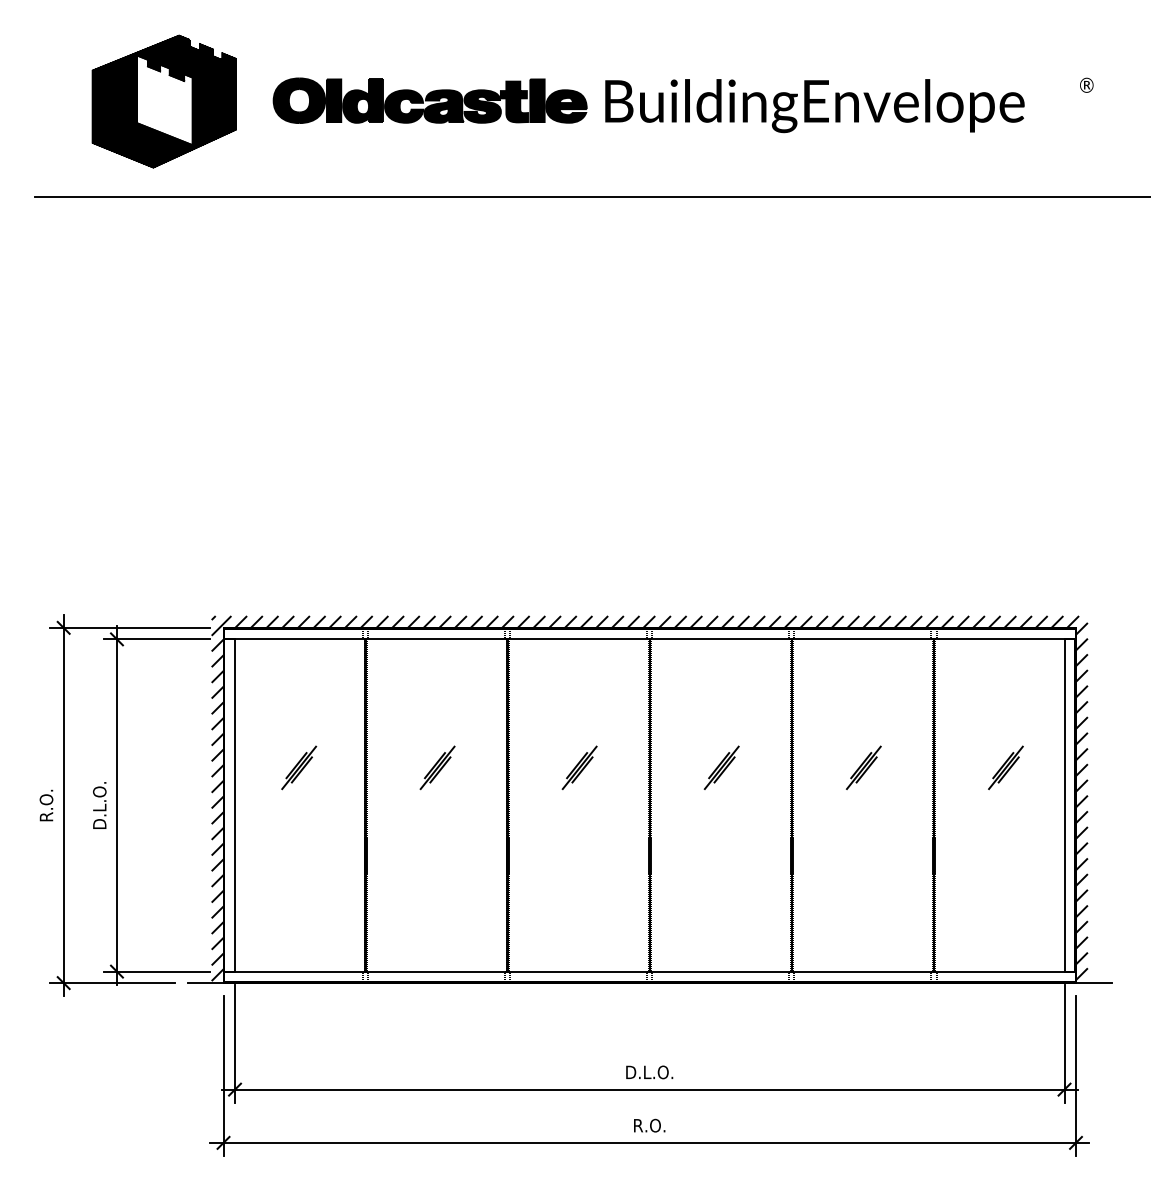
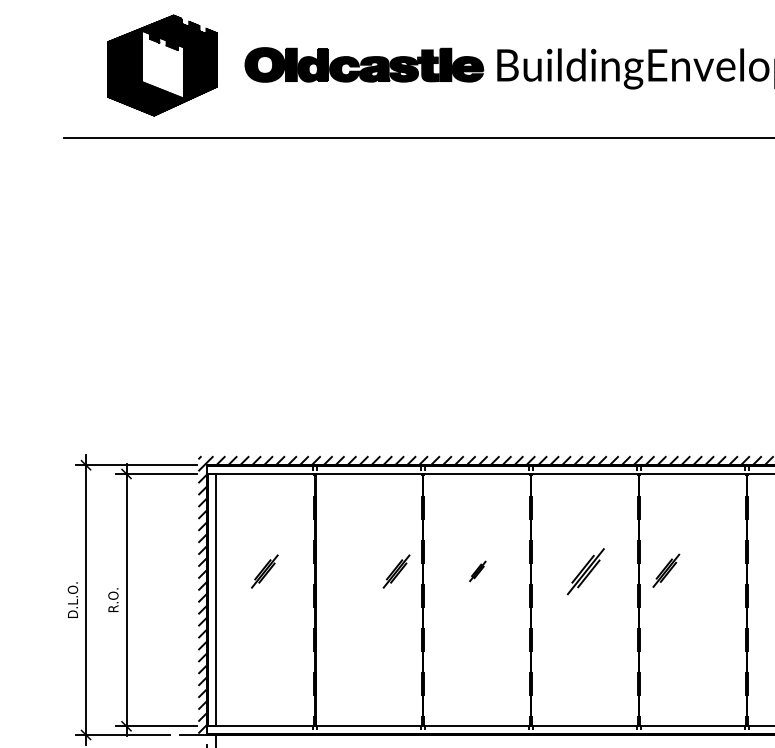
part: (437, 767) -> (396, 571), moved
part: (579, 767) -> (477, 571), size x0.6
part: (721, 767) -> (585, 571), size x1.4
part: (863, 767) -> (666, 570), moved
text: (46, 805) -> (72, 600), R.O. -> D.L.O.
text: (99, 805) -> (113, 600), D.L.O. -> R.O.

